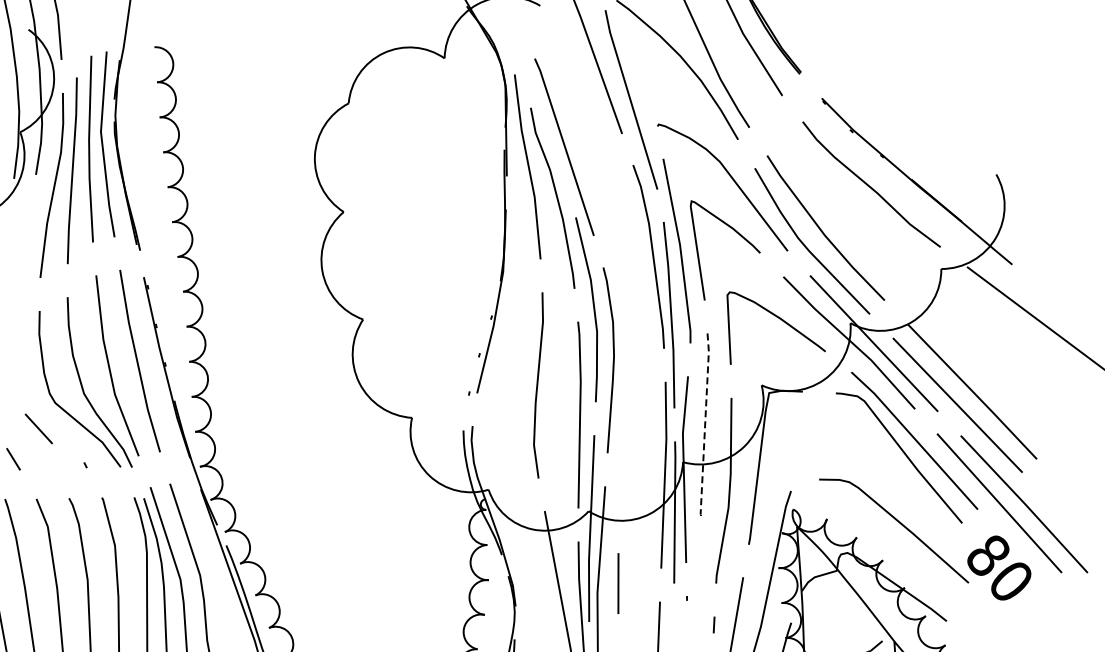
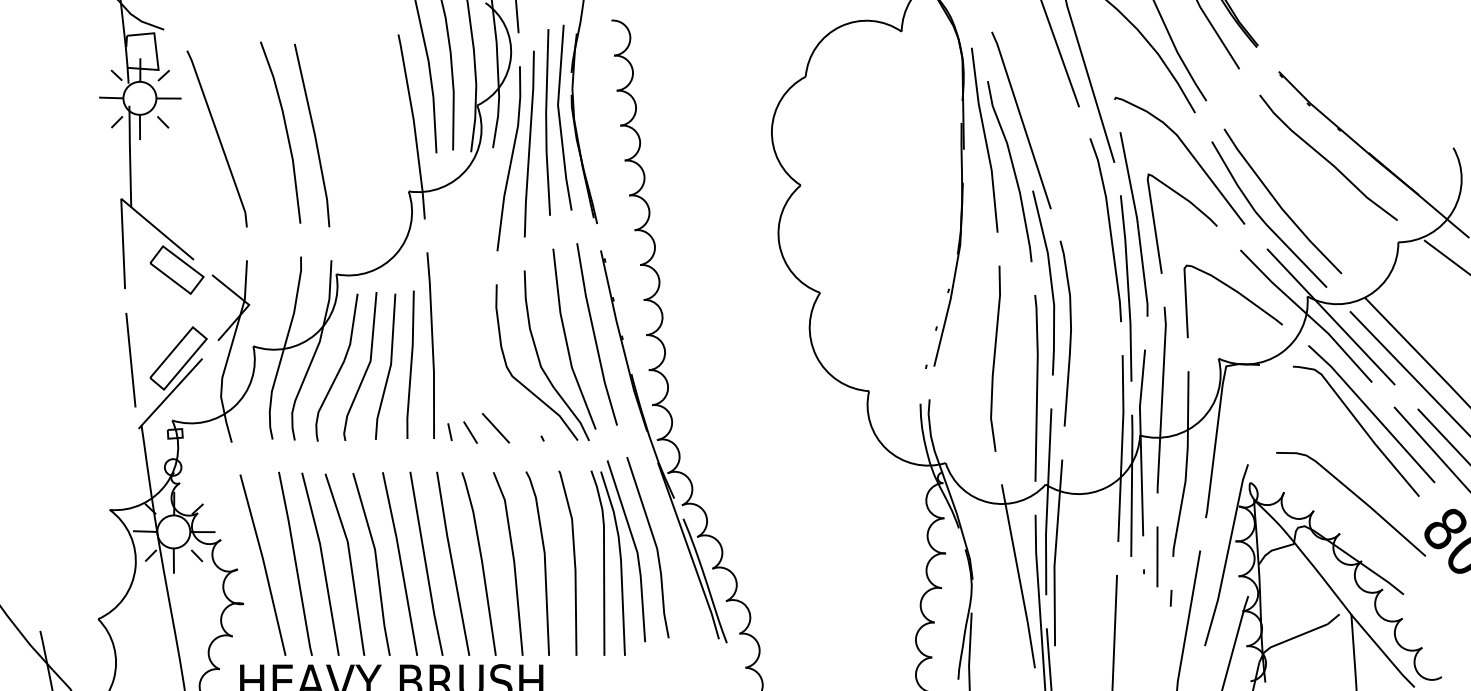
line: (705, 427) -> (1162, 400), dashed -> solid
line: (38, 429) -> (495, 428), moved
line: (618, 583) -> (1157, 556), moved

